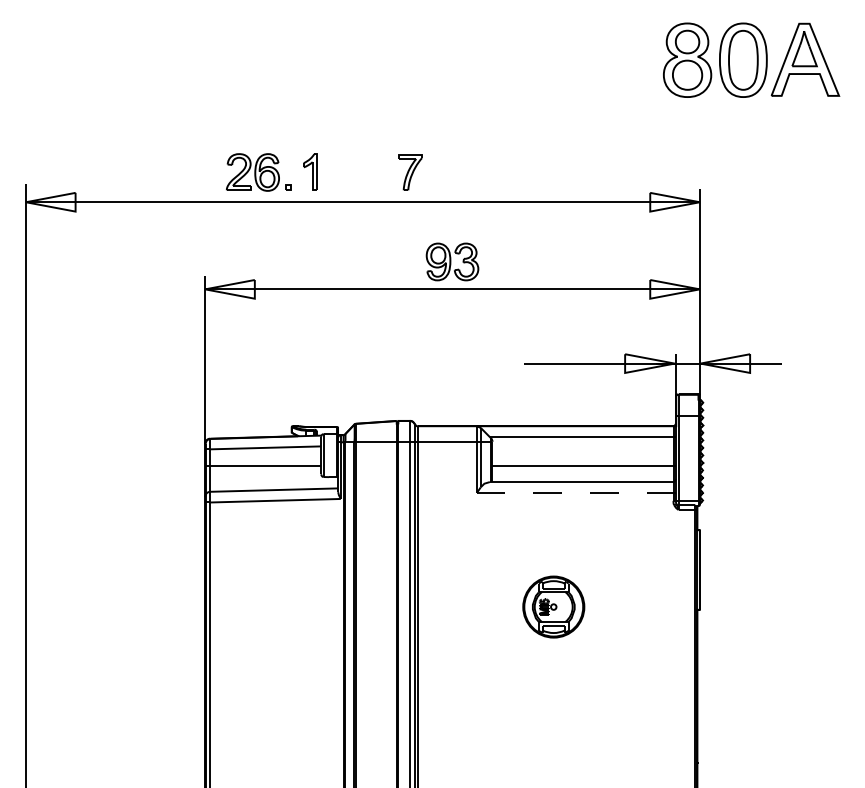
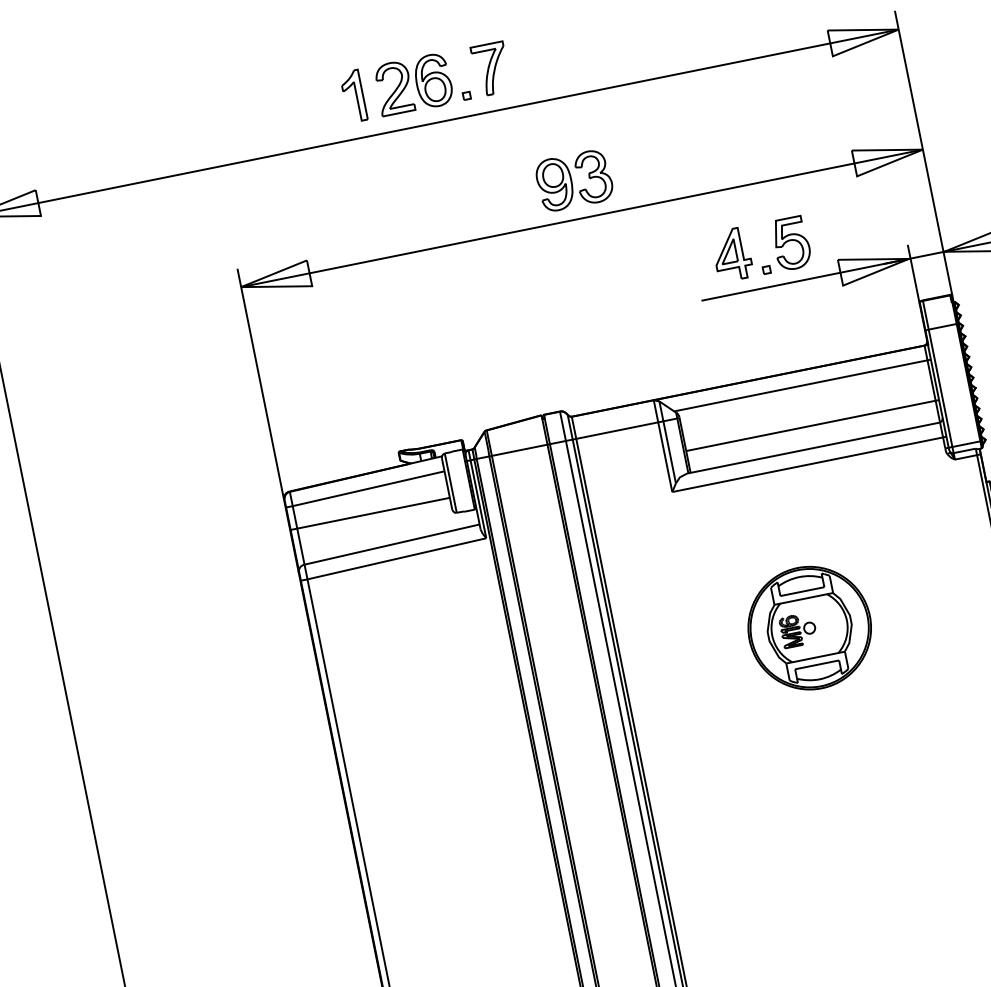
part: (258, 172) -> (421, 83), moved
part: (565, 340) -> (751, 257), added
line: (575, 492) -> (807, 464), dashed -> solid
part: (553, 606) -> (809, 627), size x1.43

